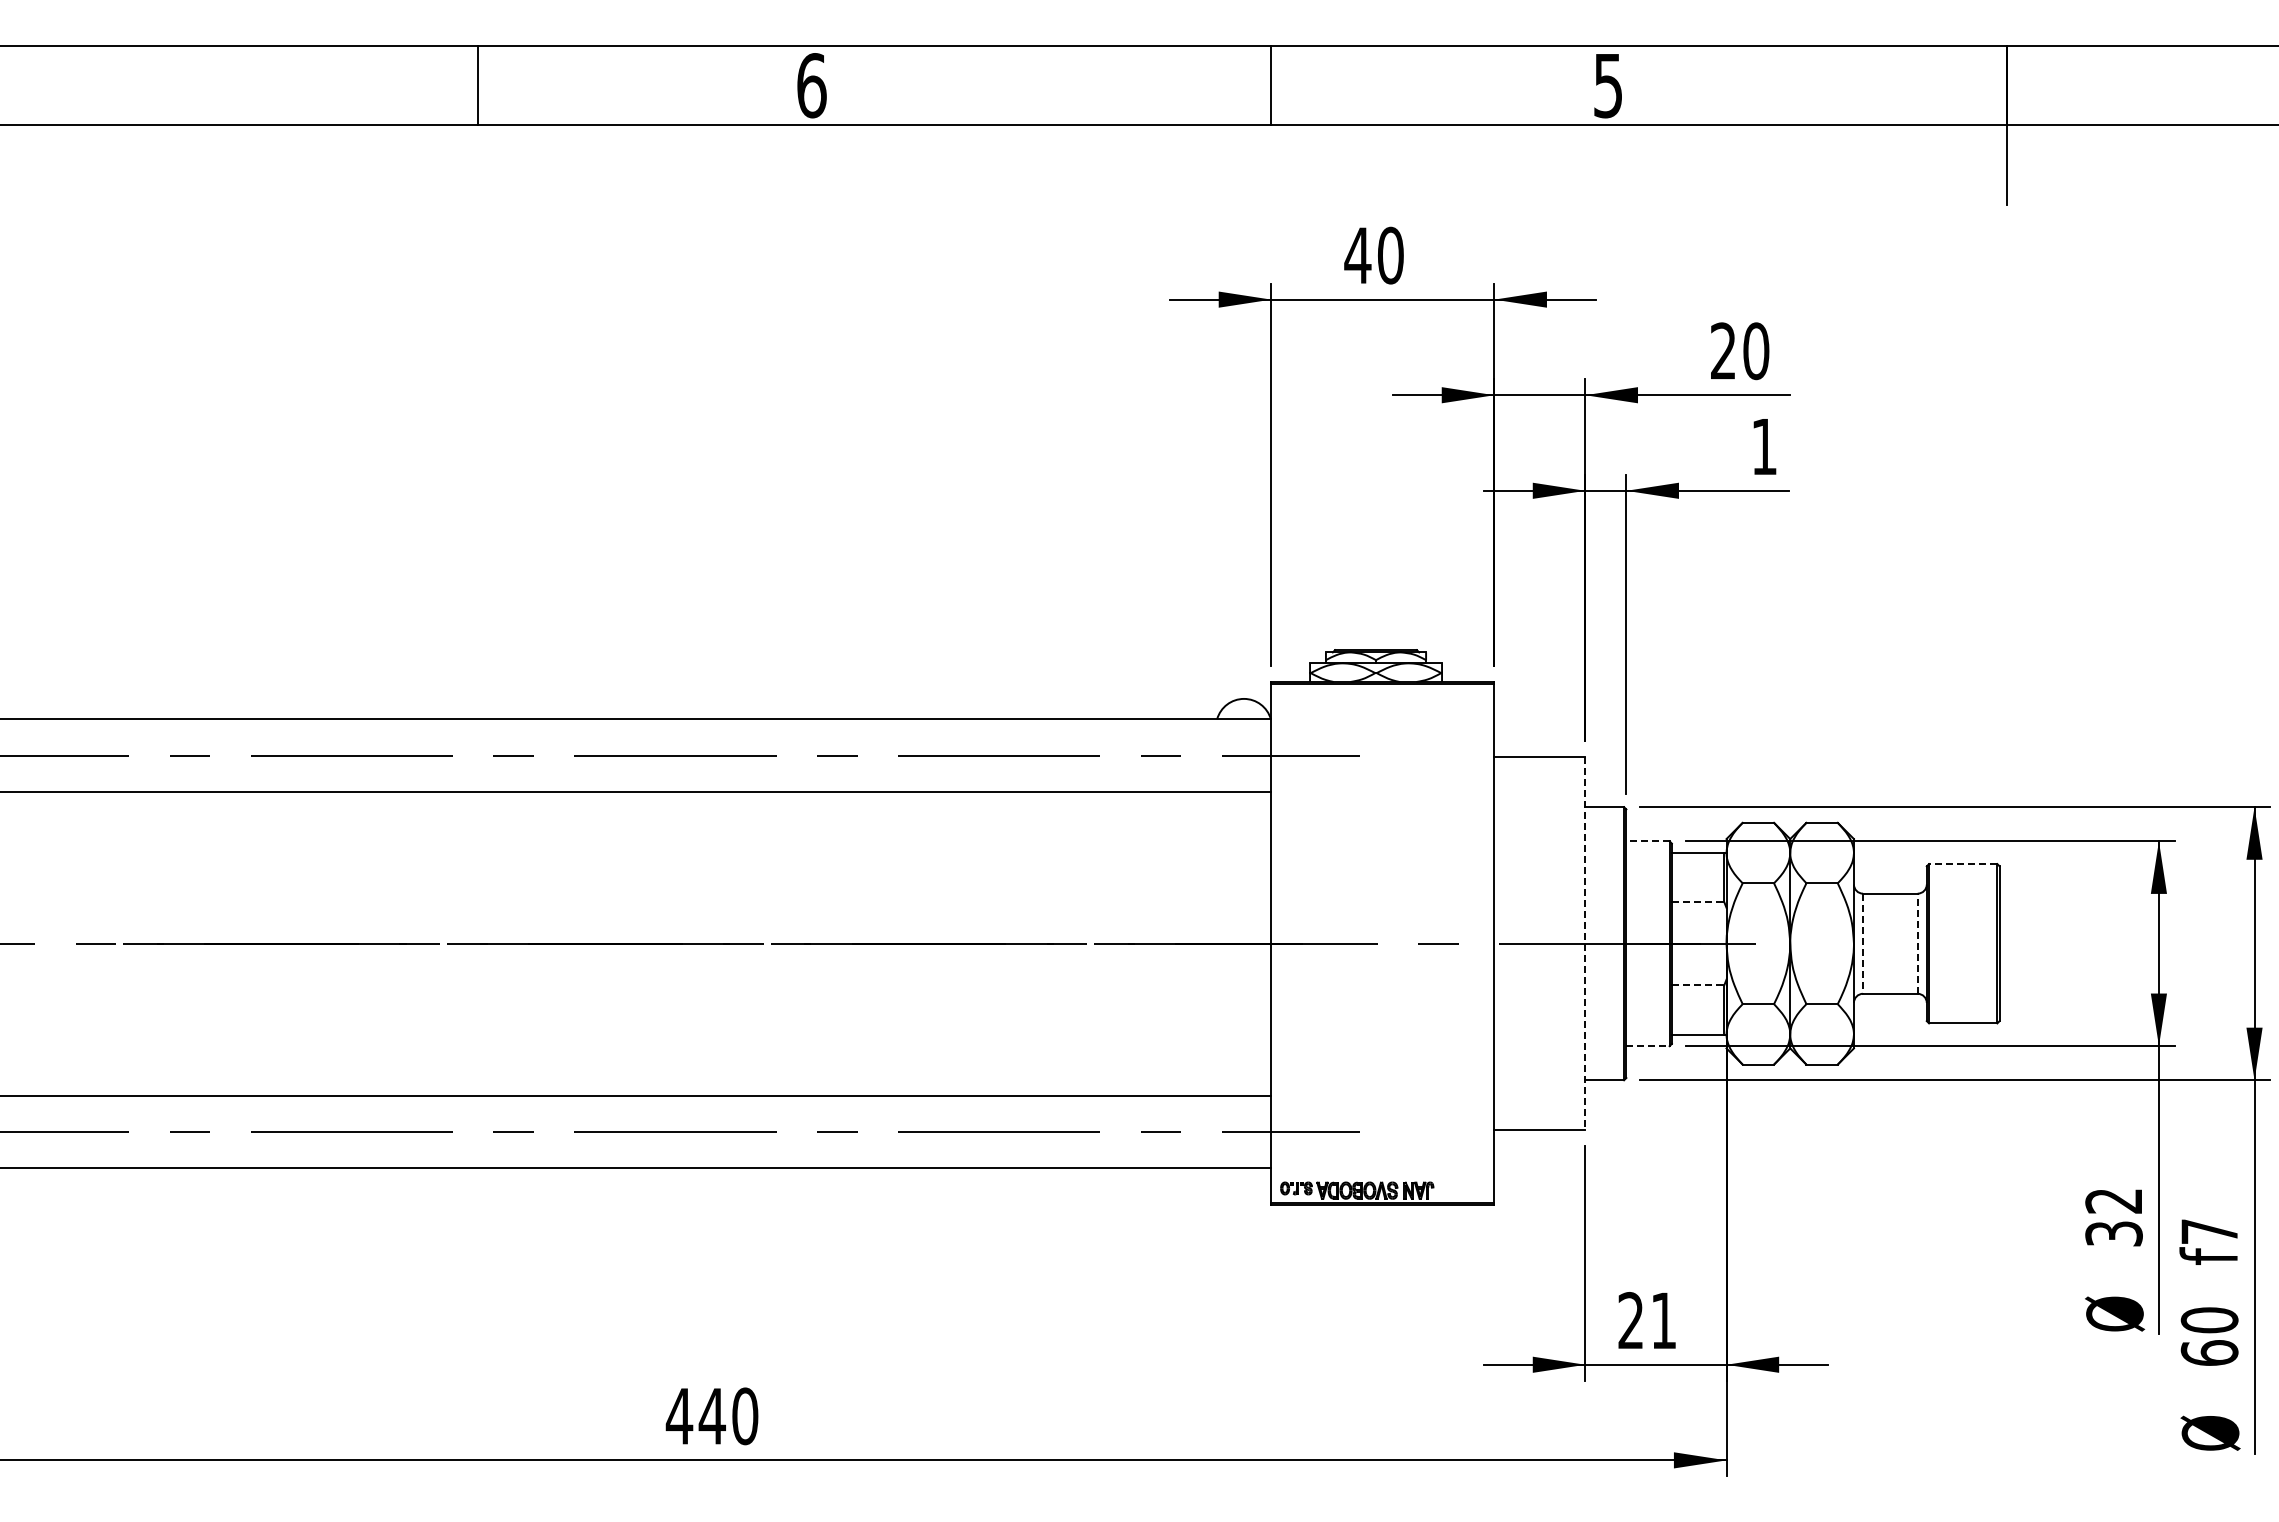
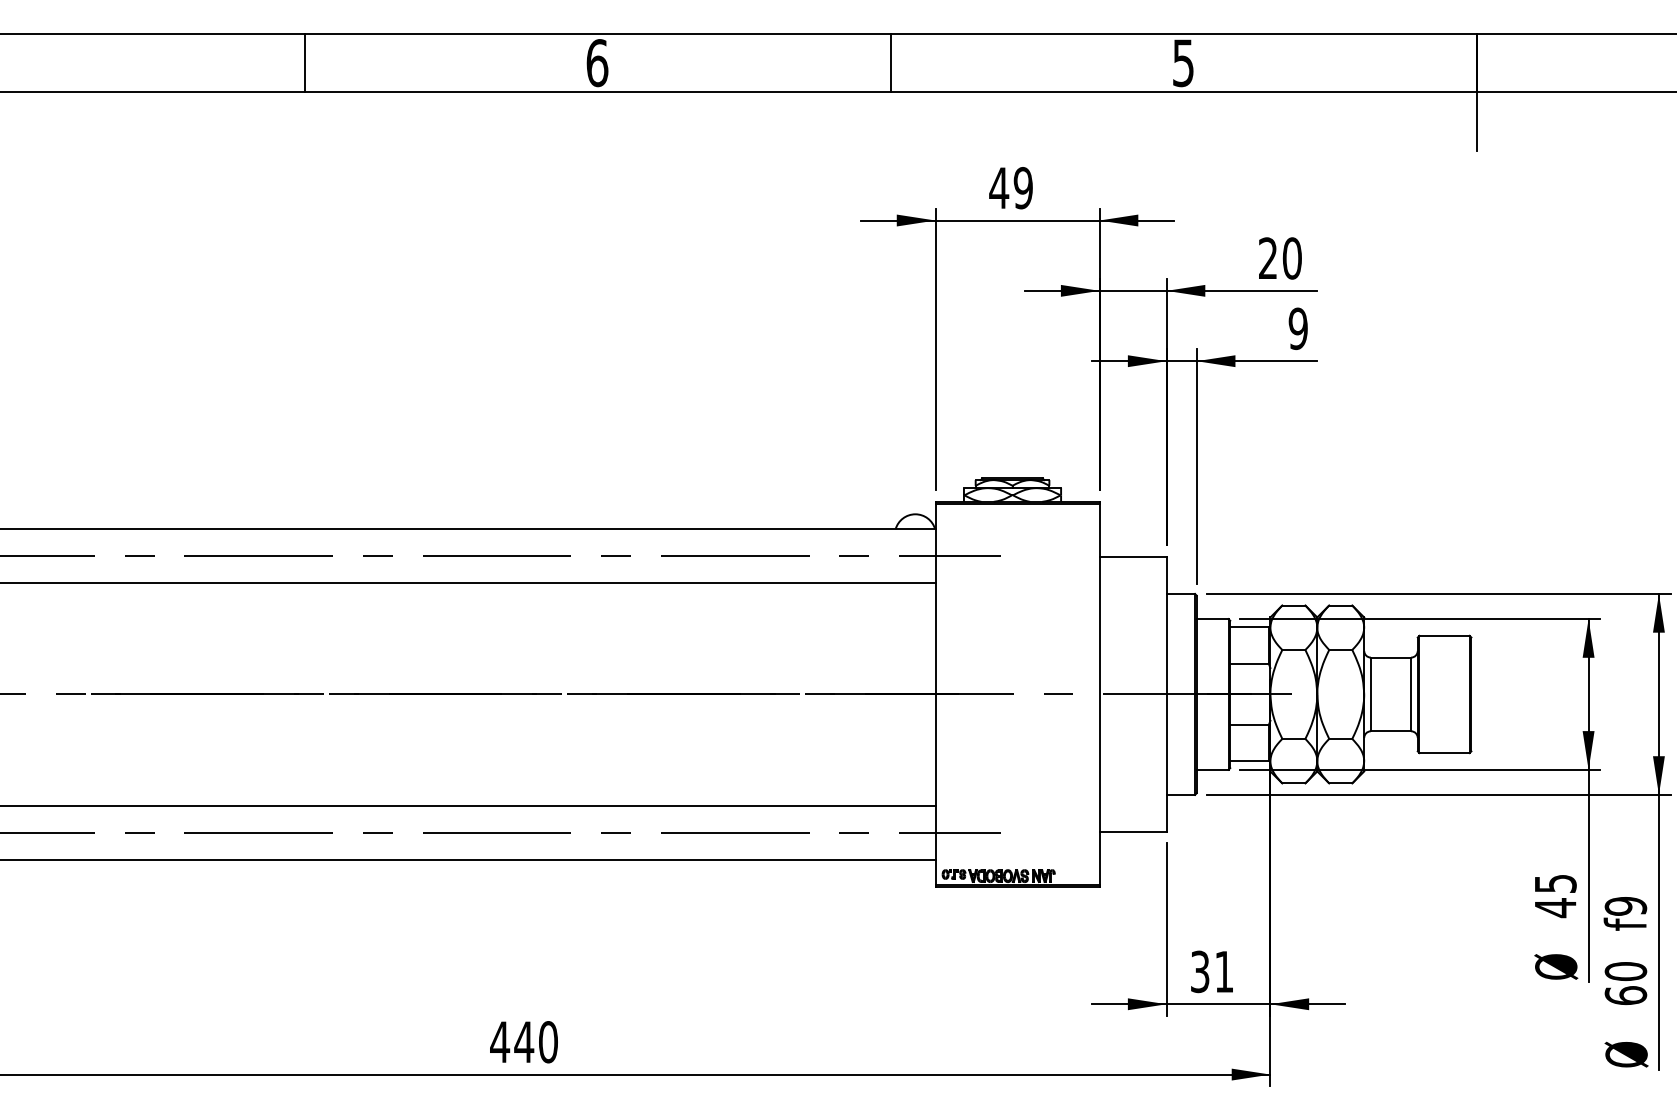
line: (478, 85) -> (305, 62), moved
line: (1270, 85) -> (890, 62), moved
text: (1390, 255) -> (1023, 188), 40 -> 49
text: (1764, 446) -> (1298, 328), 1 -> 9
line: (1647, 841) -> (1212, 619), dashed -> solid
line: (1962, 864) -> (1444, 636), dashed -> solid
line: (1698, 902) -> (1249, 664), dashed -> solid
line: (1585, 943) -> (1166, 694), dashed -> solid
line: (1917, 943) -> (1410, 694), dashed -> solid
line: (1863, 944) -> (1371, 695), dashed -> solid
line: (1698, 985) -> (1249, 725), dashed -> solid
line: (1647, 1046) -> (1212, 770), dashed -> solid
text: (2113, 1218) -> (1555, 896), 32 -> 45
text: (2209, 1231) -> (1625, 906), f7 -> f9
text: (1630, 1320) -> (1199, 971), 21 -> 31

